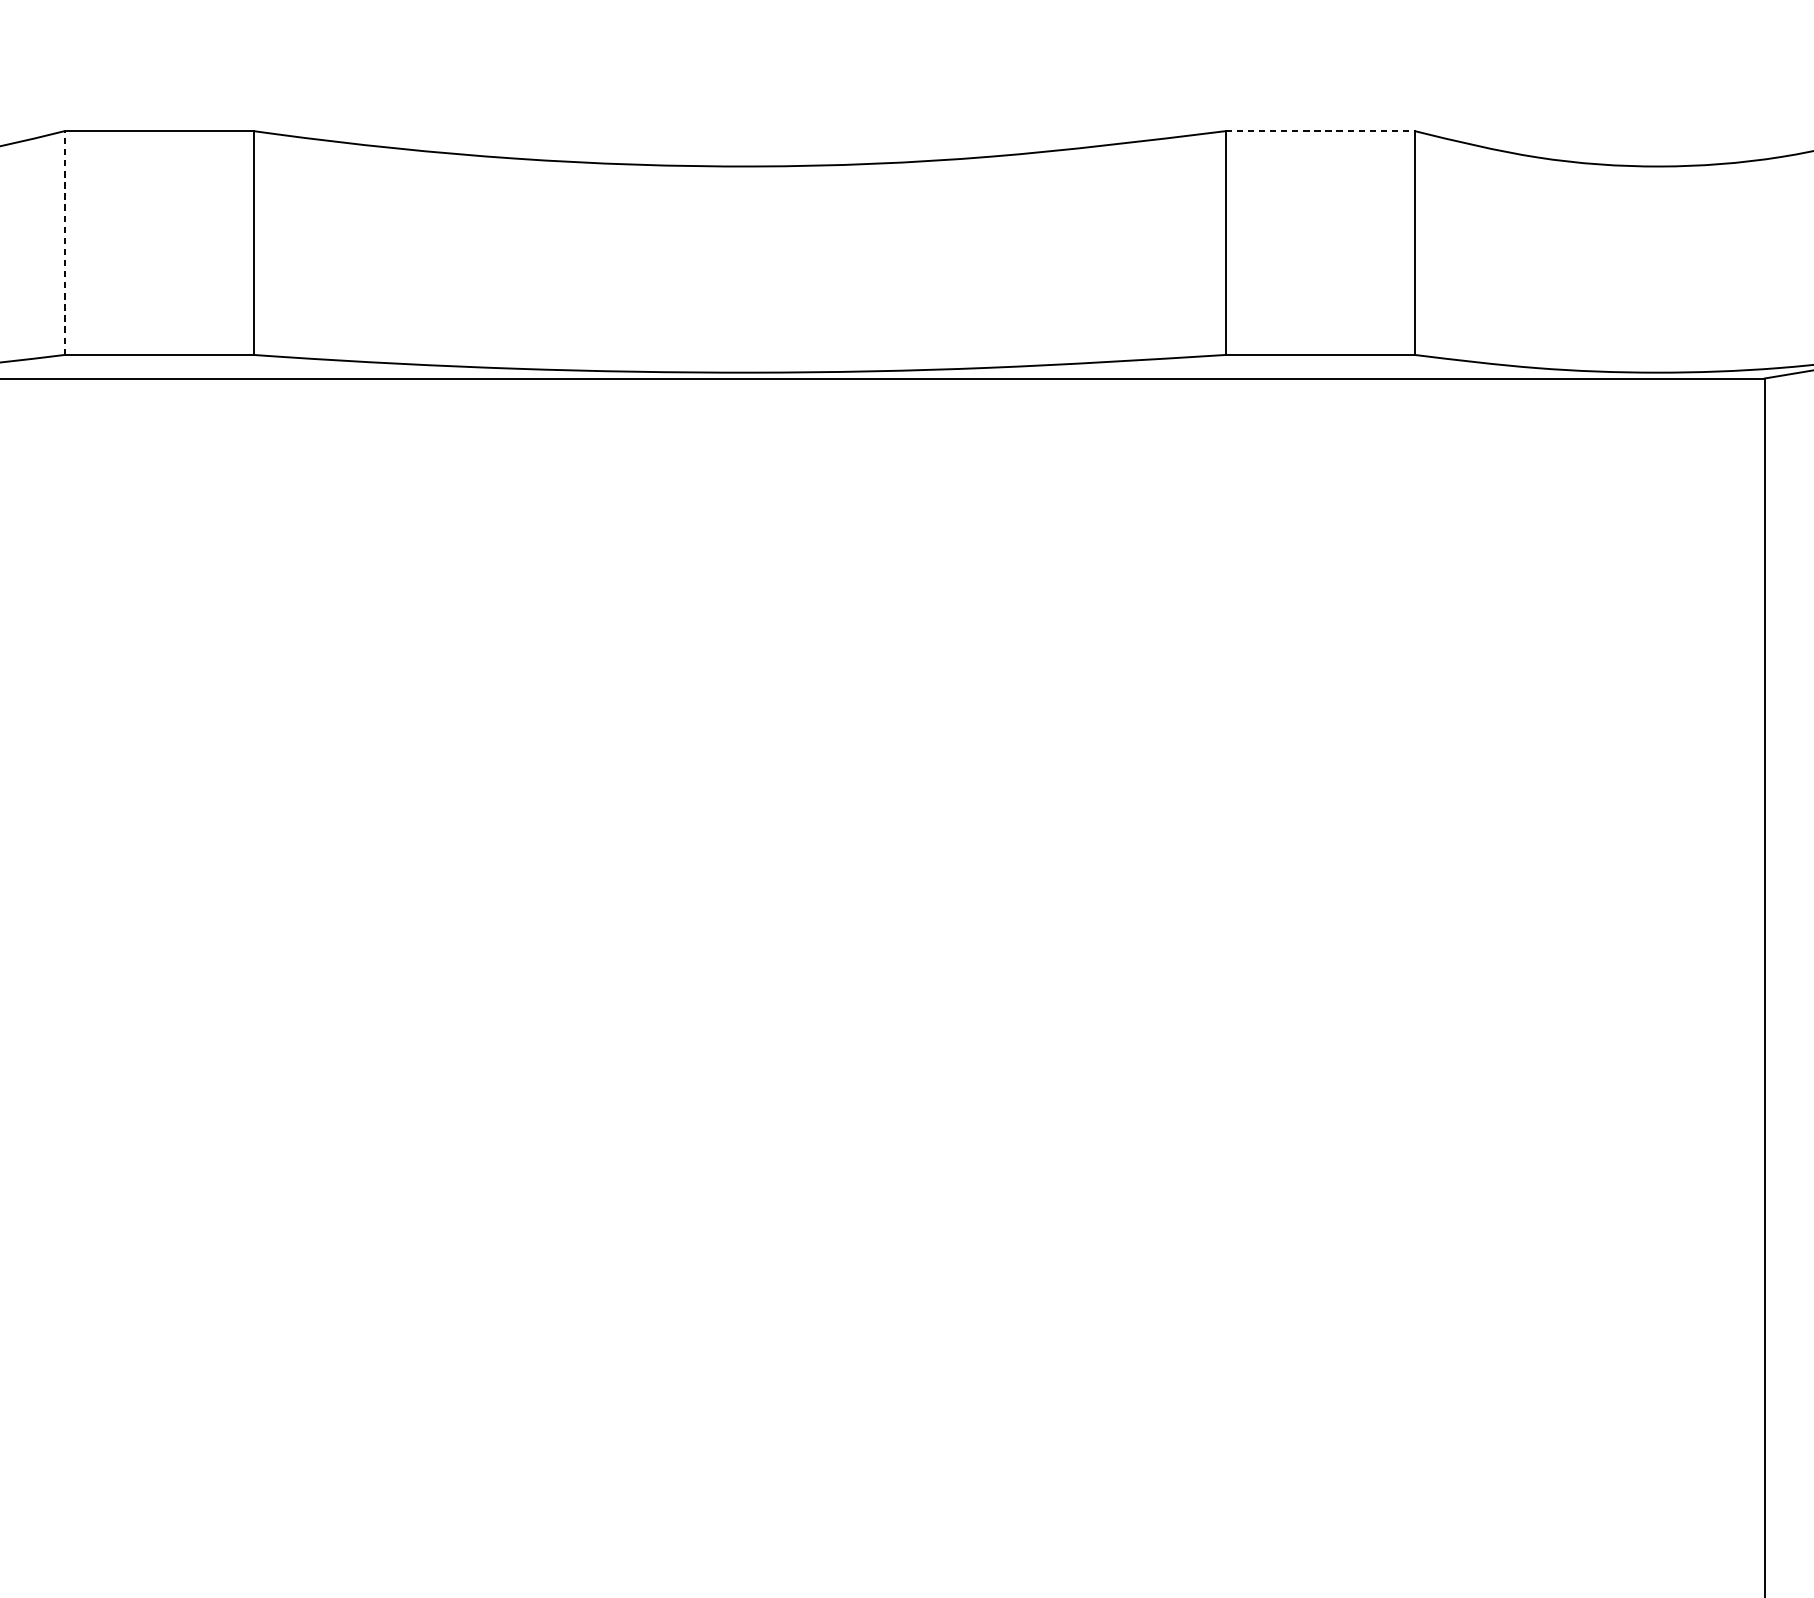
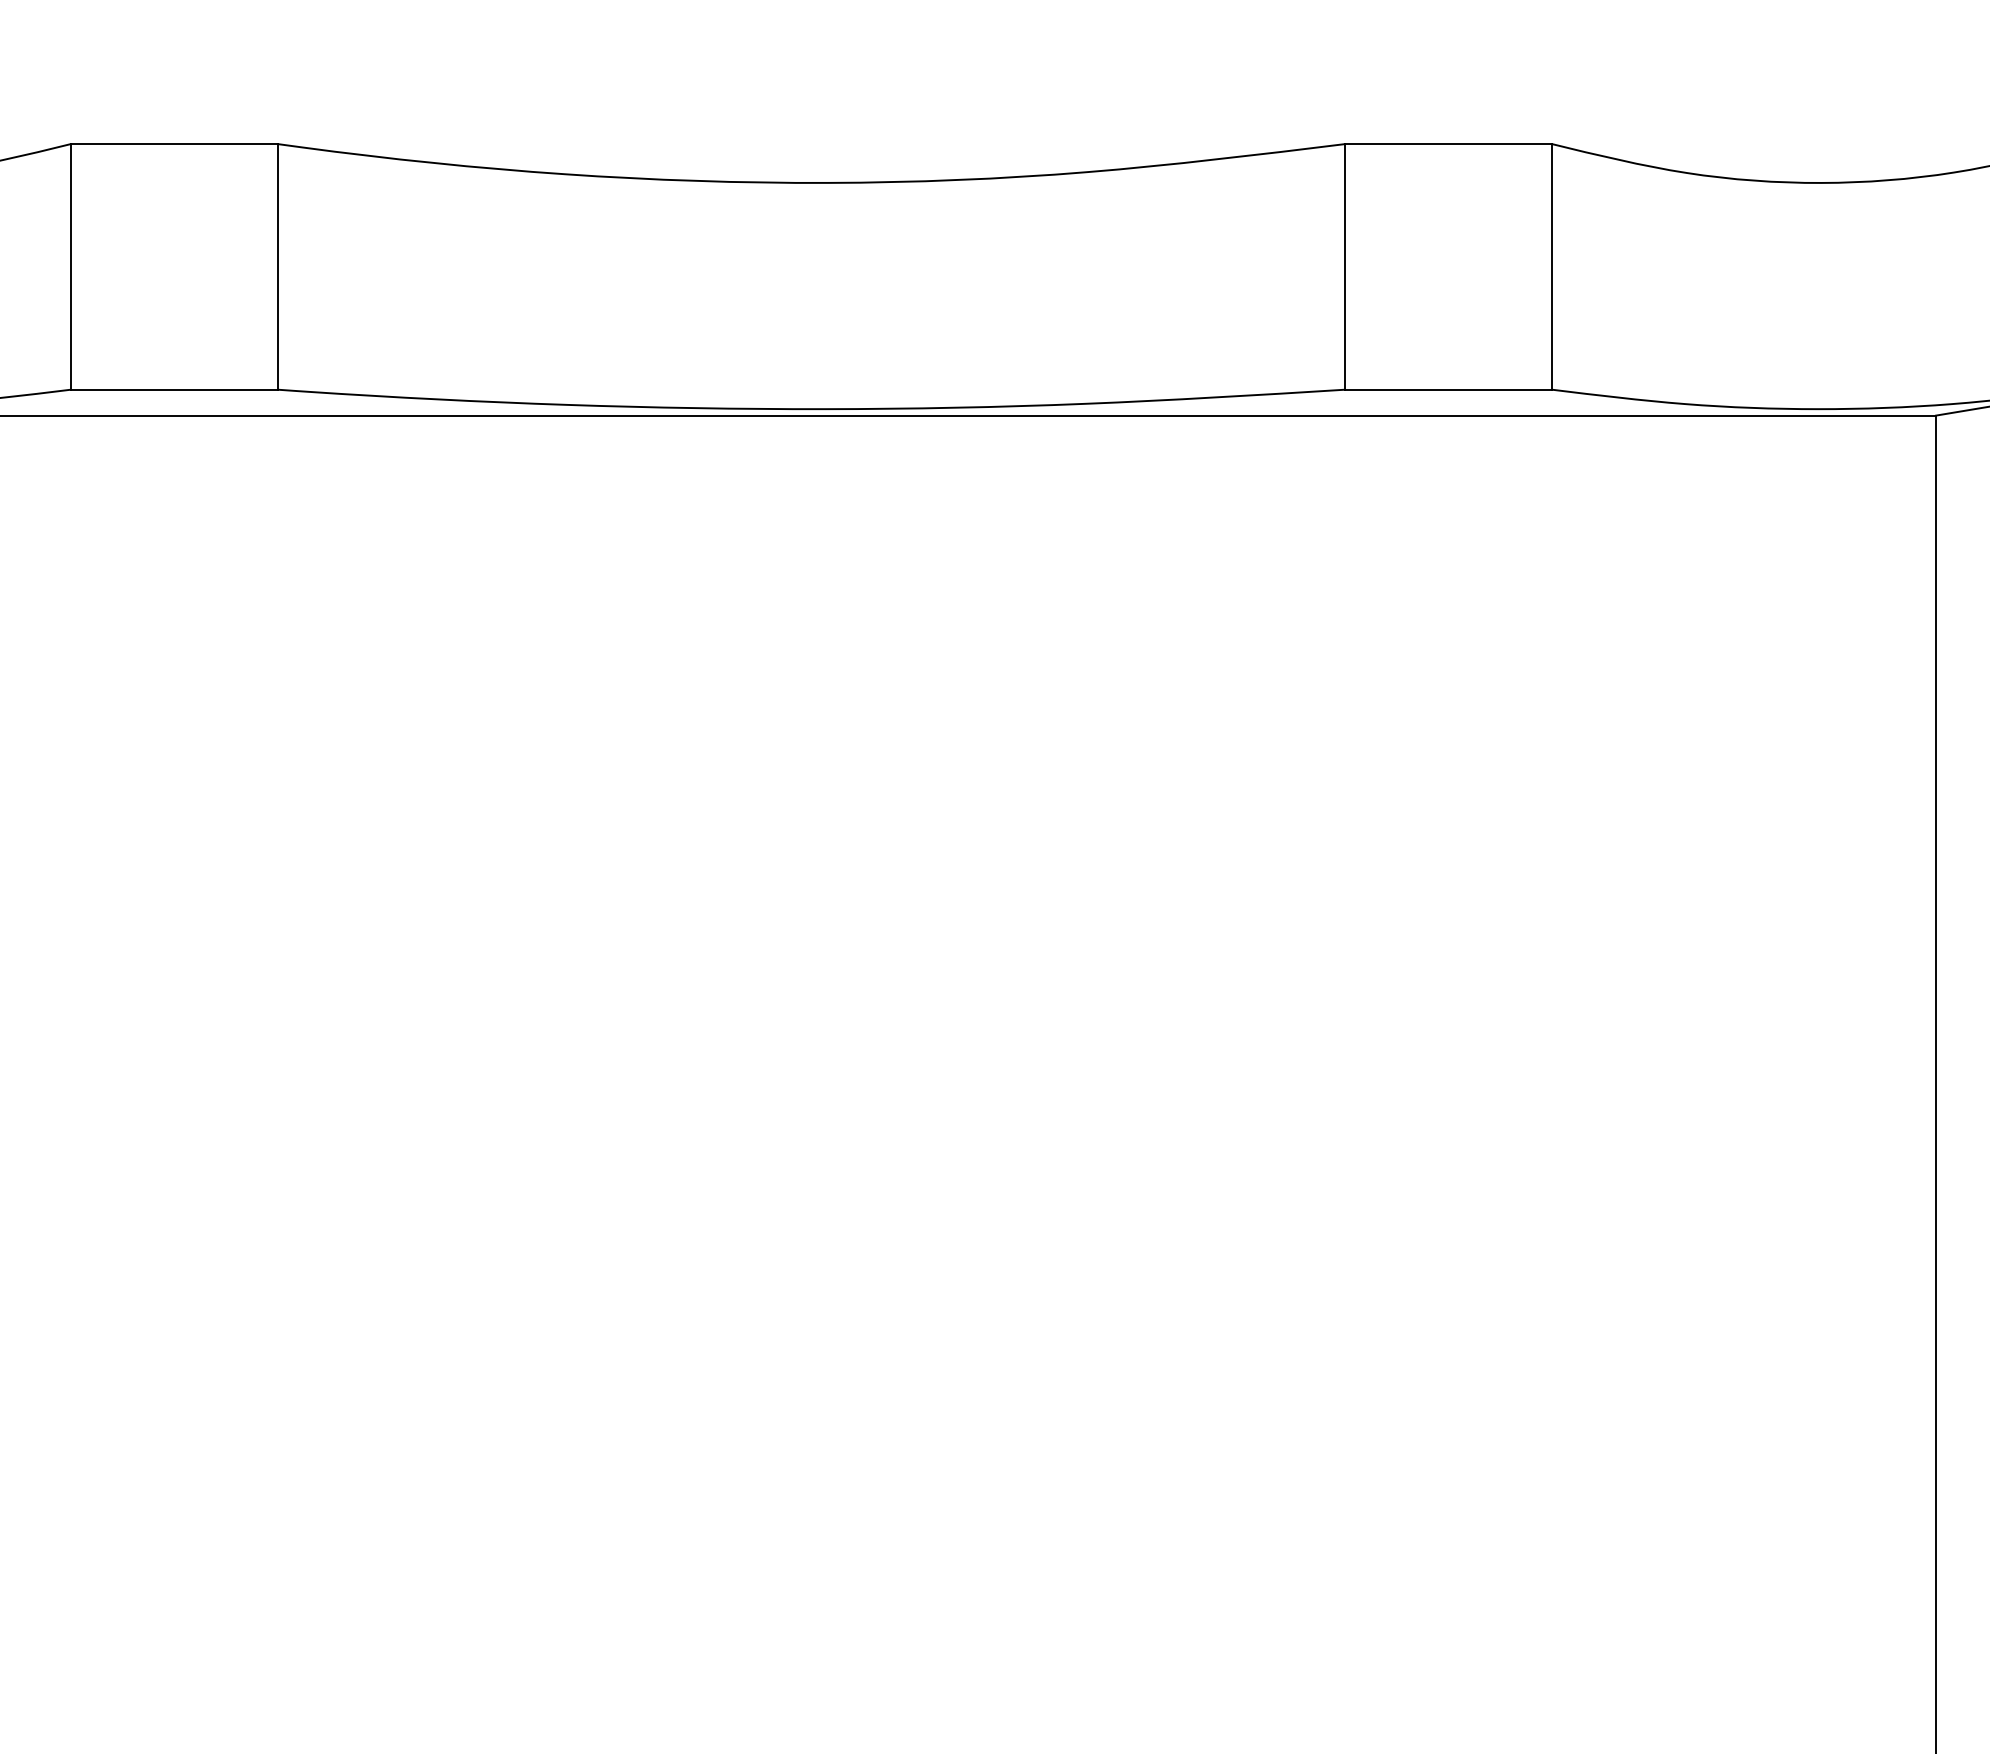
line: (1320, 131) -> (1448, 144), dashed -> solid
line: (64, 242) -> (70, 266), dashed -> solid

